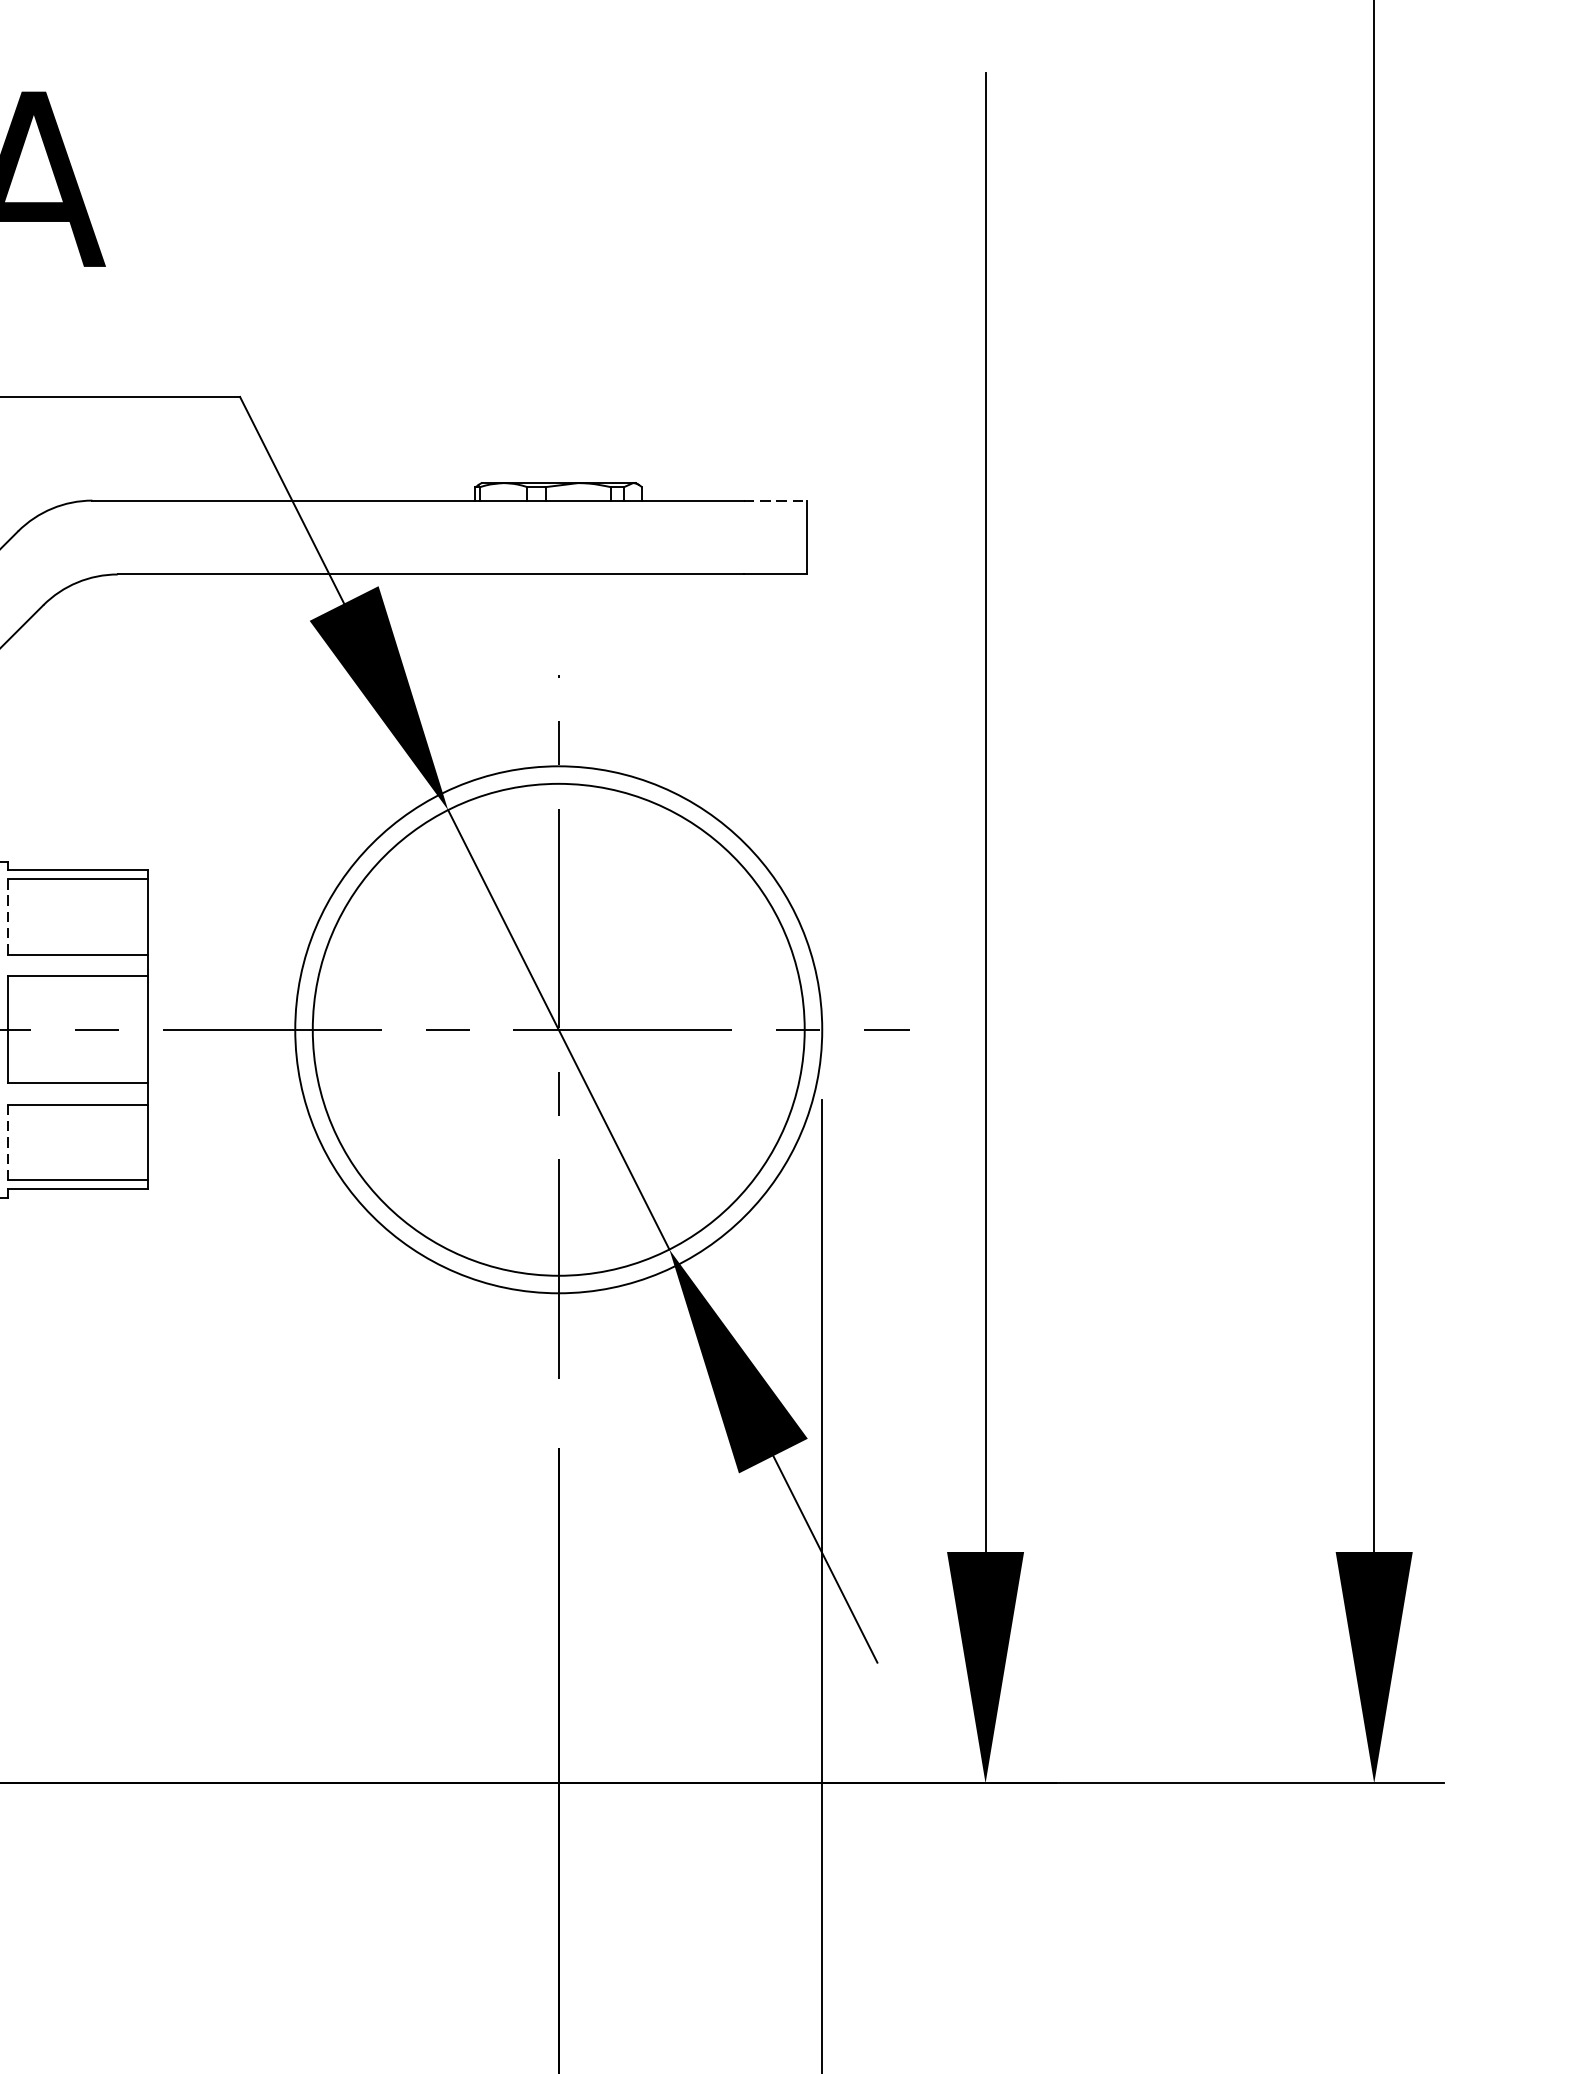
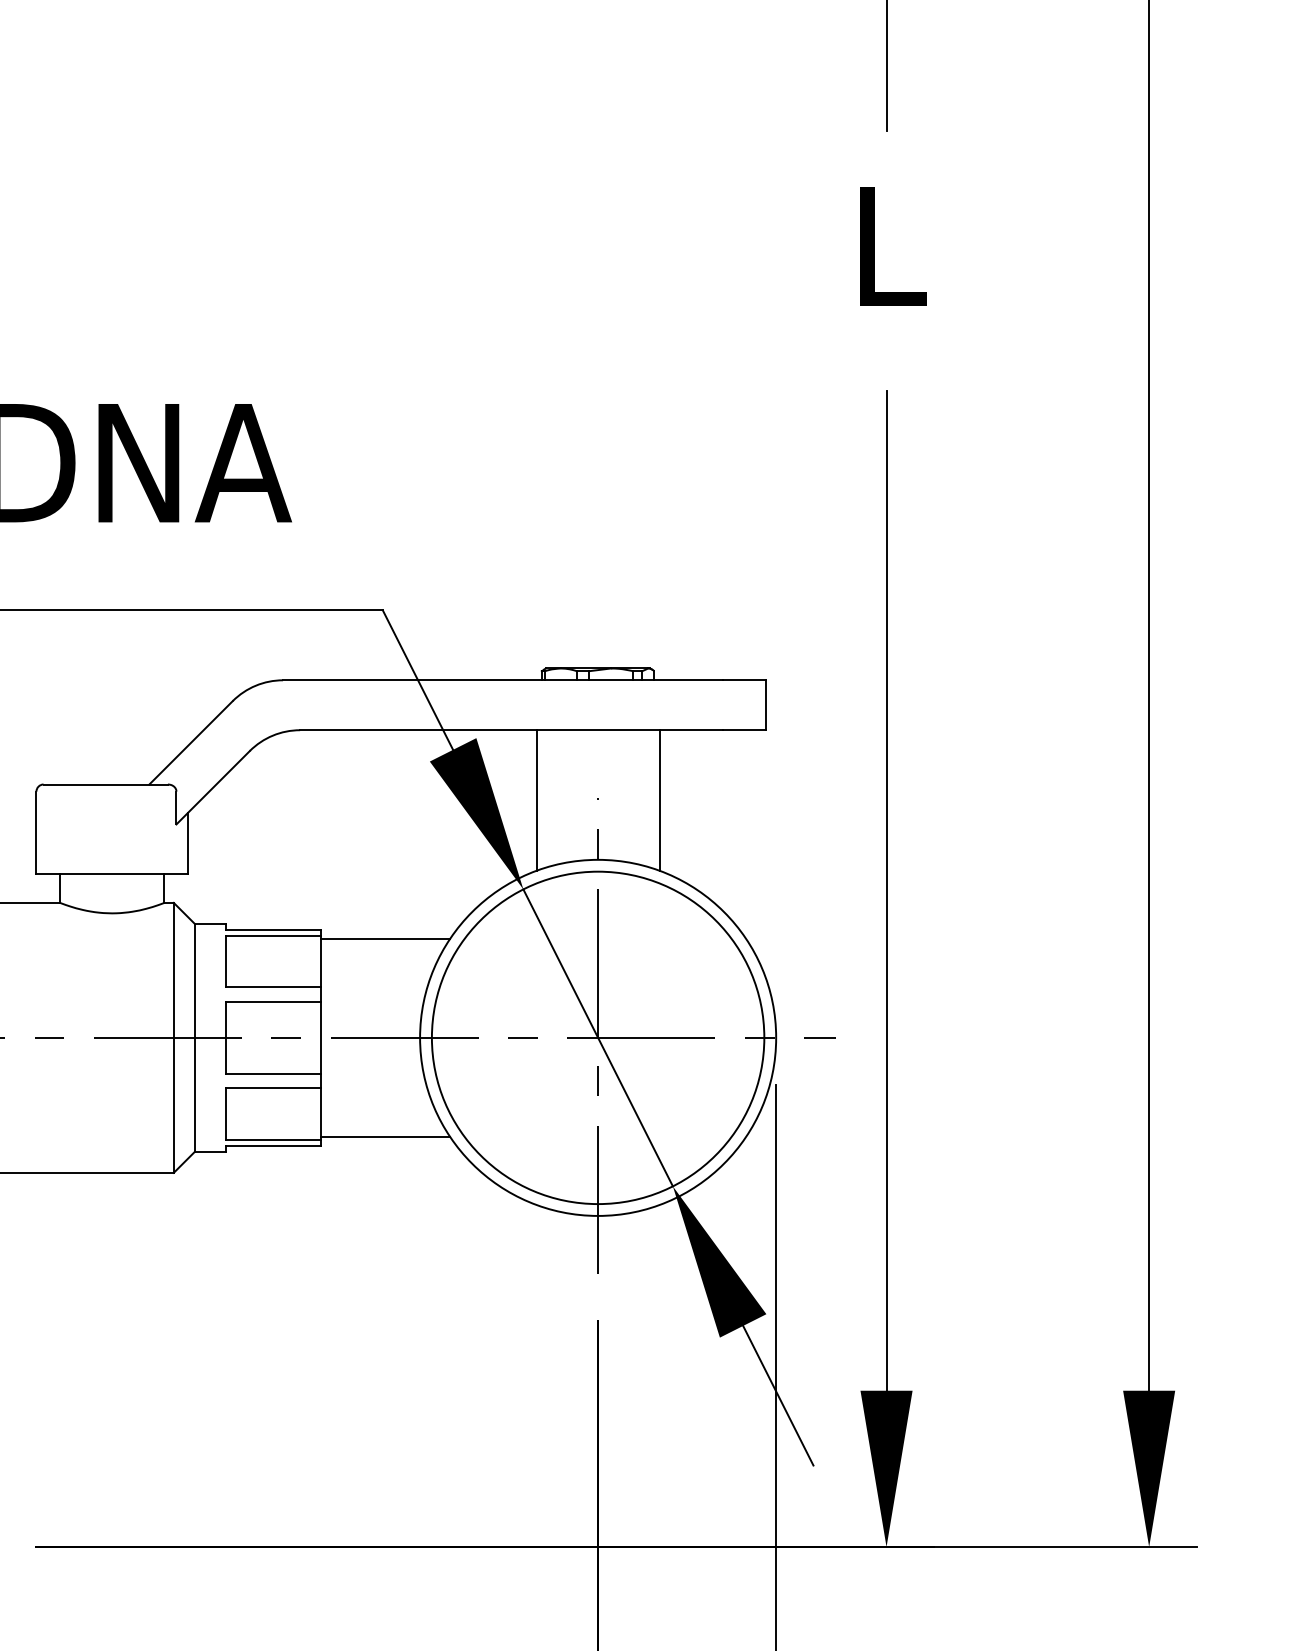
line: (776, 500) -> (745, 680), dashed -> solid
line: (467, 678) -> (536, 800), added
line: (649, 678) -> (659, 800), added
line: (244, 882) -> (385, 938), added
line: (7, 916) -> (225, 961), dashed -> solid
line: (7, 1143) -> (225, 1114), dashed -> solid
line: (244, 1177) -> (385, 1137), added

